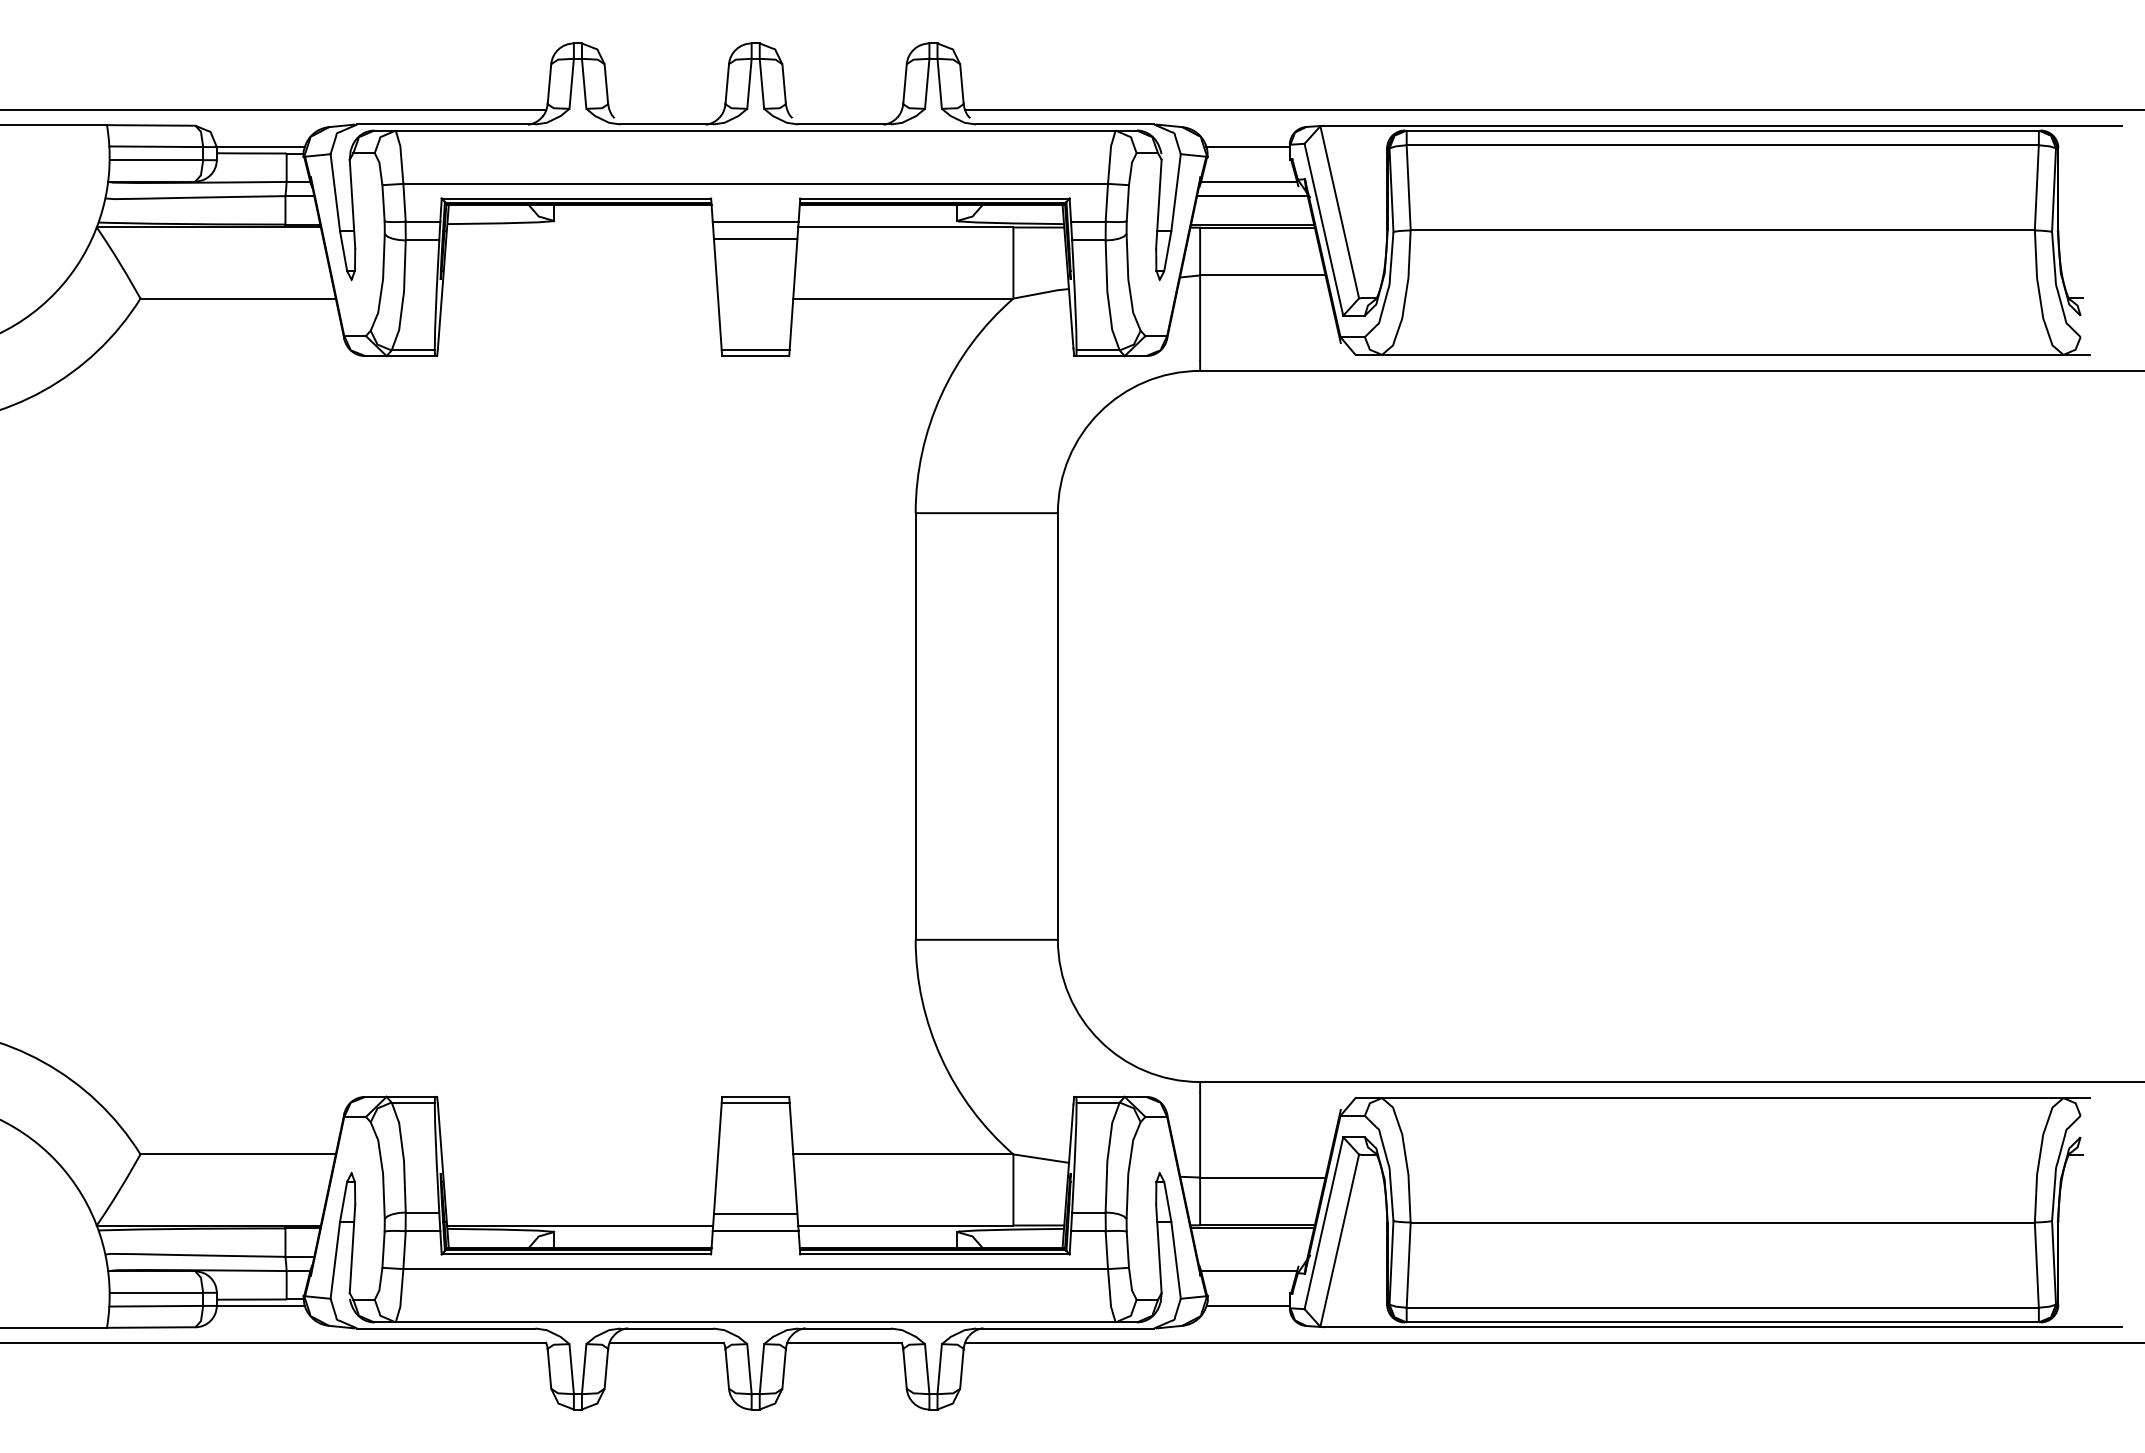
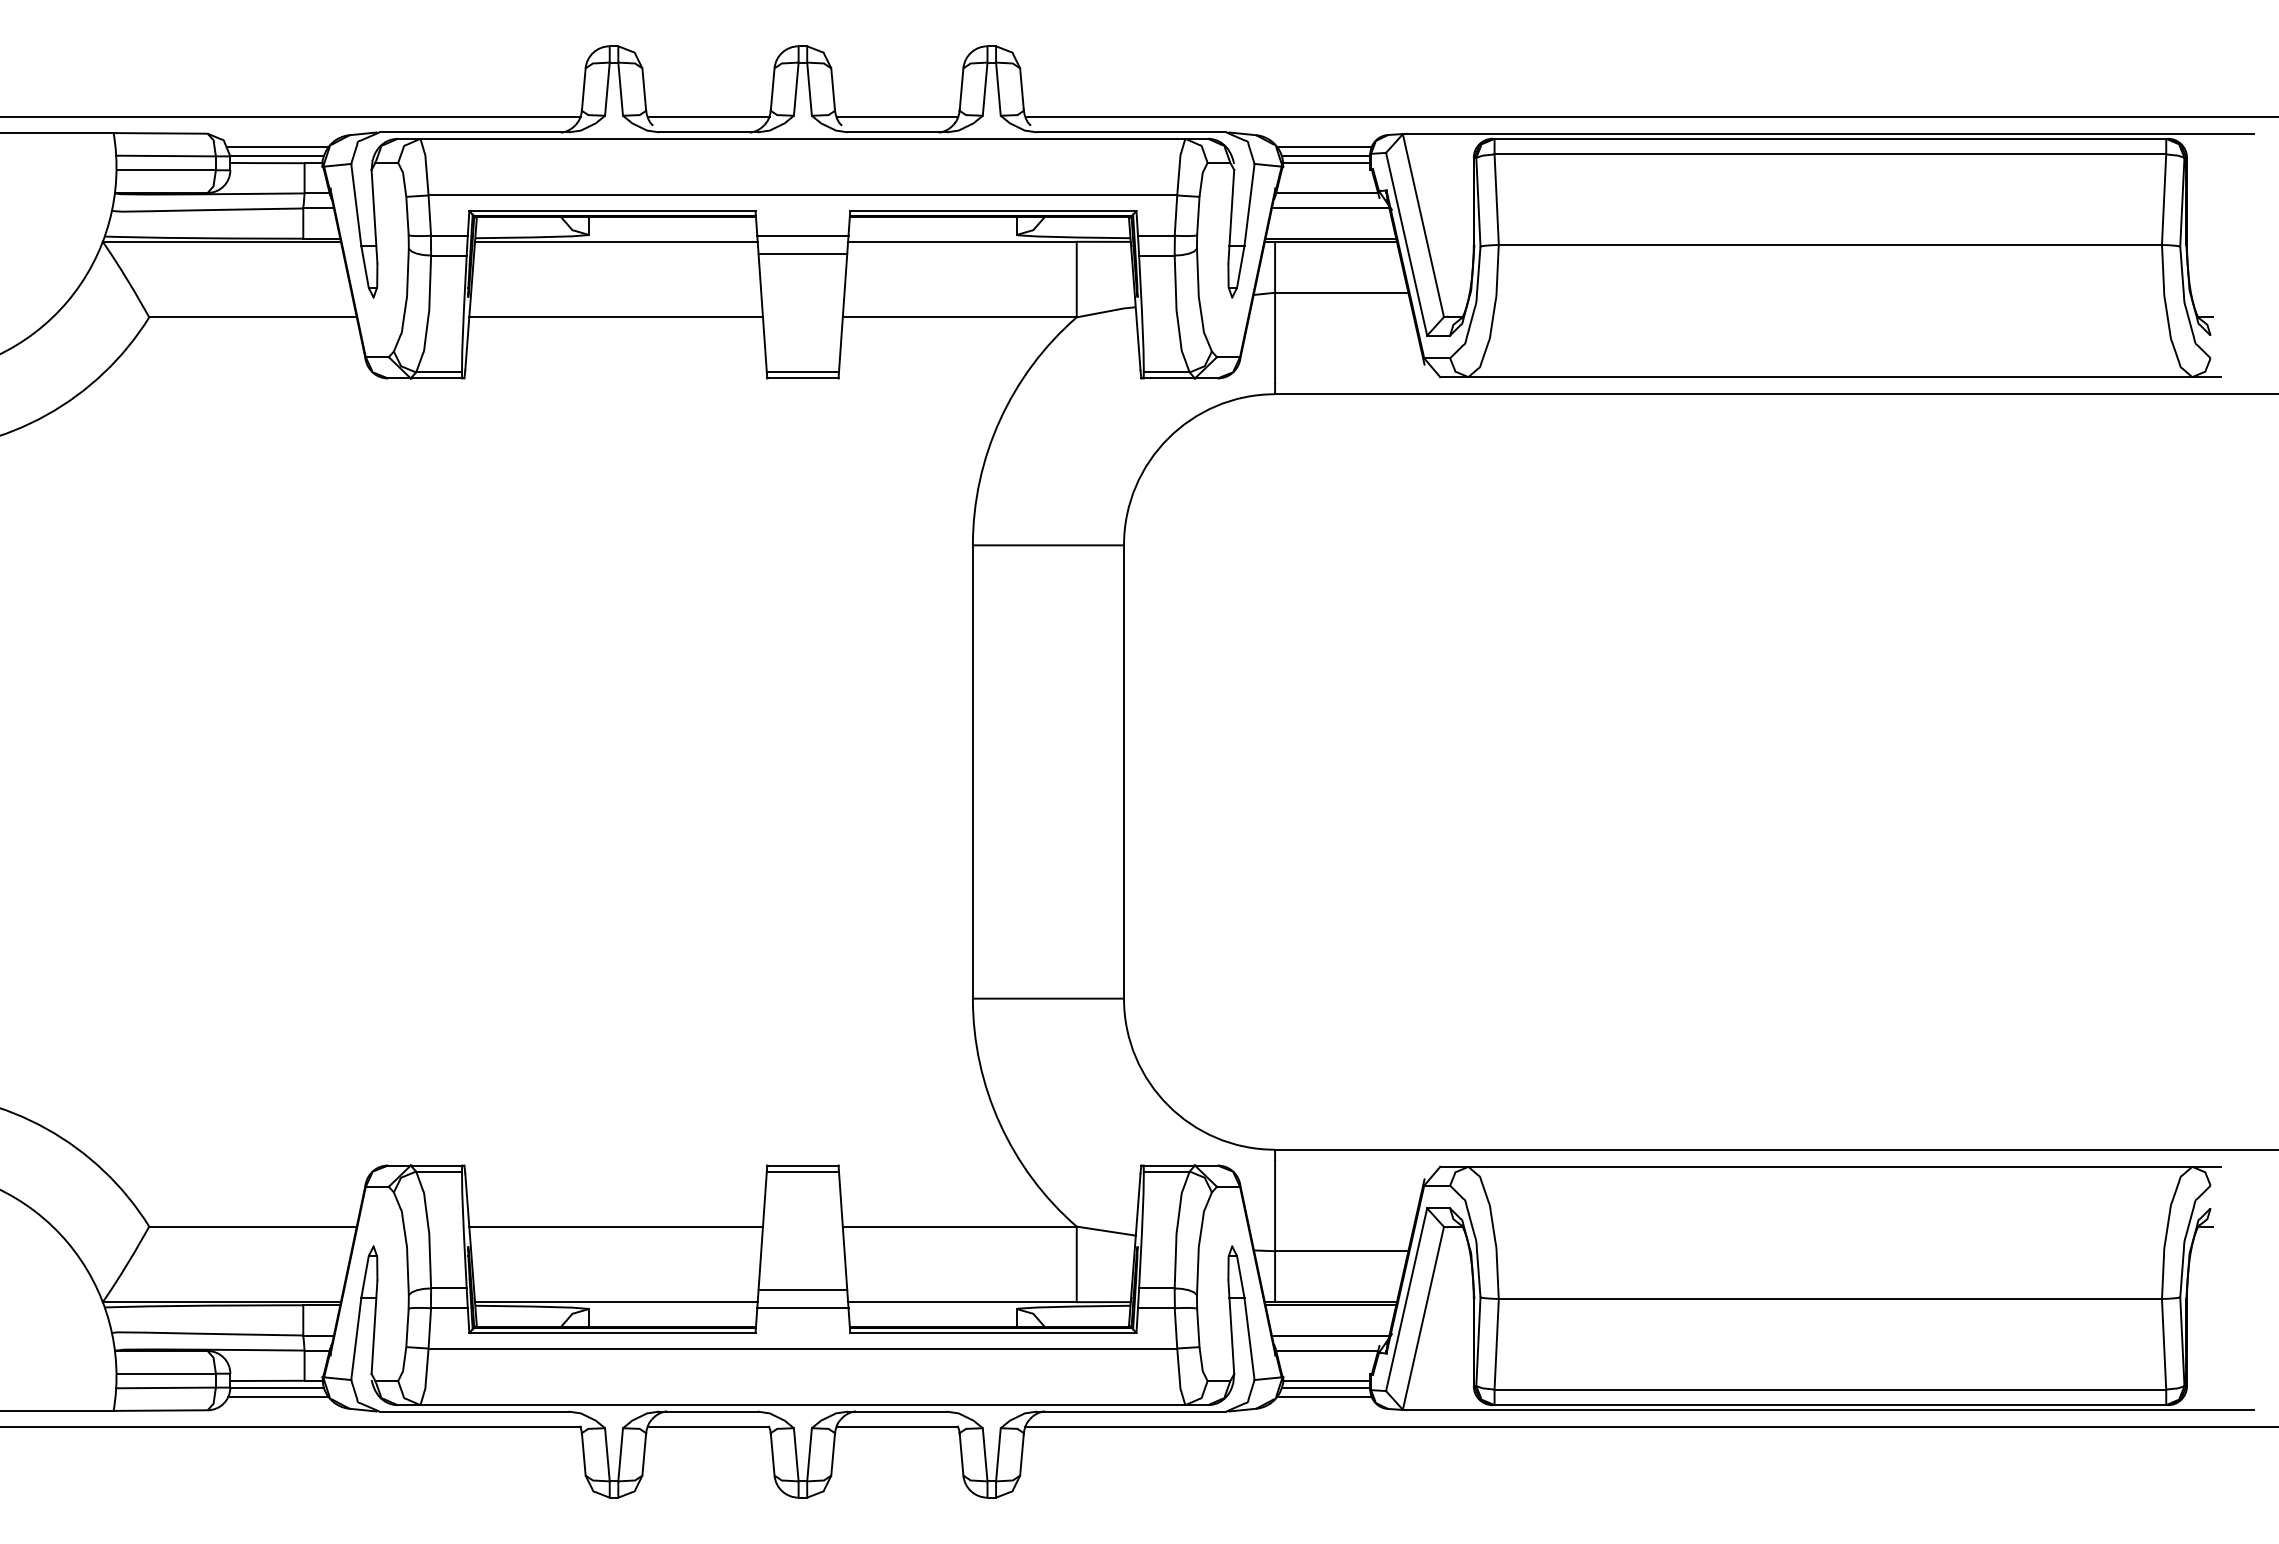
line: (666, 109) -> (708, 116), added
line: (844, 109) -> (897, 116), added
line: (262, 137) -> (278, 146), added
line: (1246, 137) -> (1324, 146), added
line: (1248, 153) -> (1326, 163), added
line: (580, 227) -> (616, 241), added
line: (579, 298) -> (615, 317), added
line: (579, 1154) -> (615, 1226), added
line: (1251, 1256) -> (1329, 1335), added
line: (1248, 1299) -> (1326, 1380), added
line: (262, 1315) -> (278, 1397), added
line: (1246, 1315) -> (1324, 1397), added

